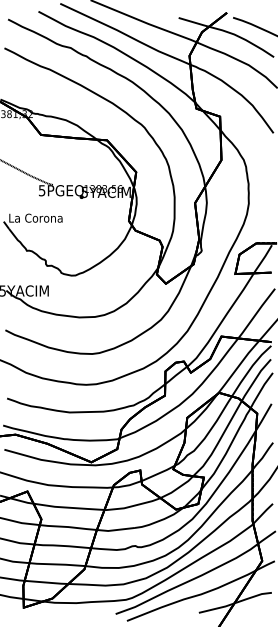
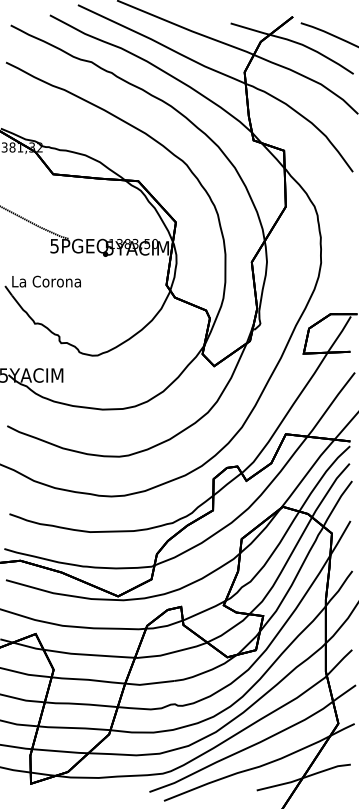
text: (119, 188) -> (154, 243), 1383,56 -> 1383,50

